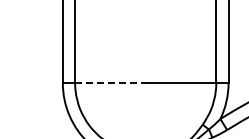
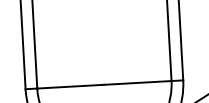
line: (110, 83) -> (70, 87), dashed -> solid

